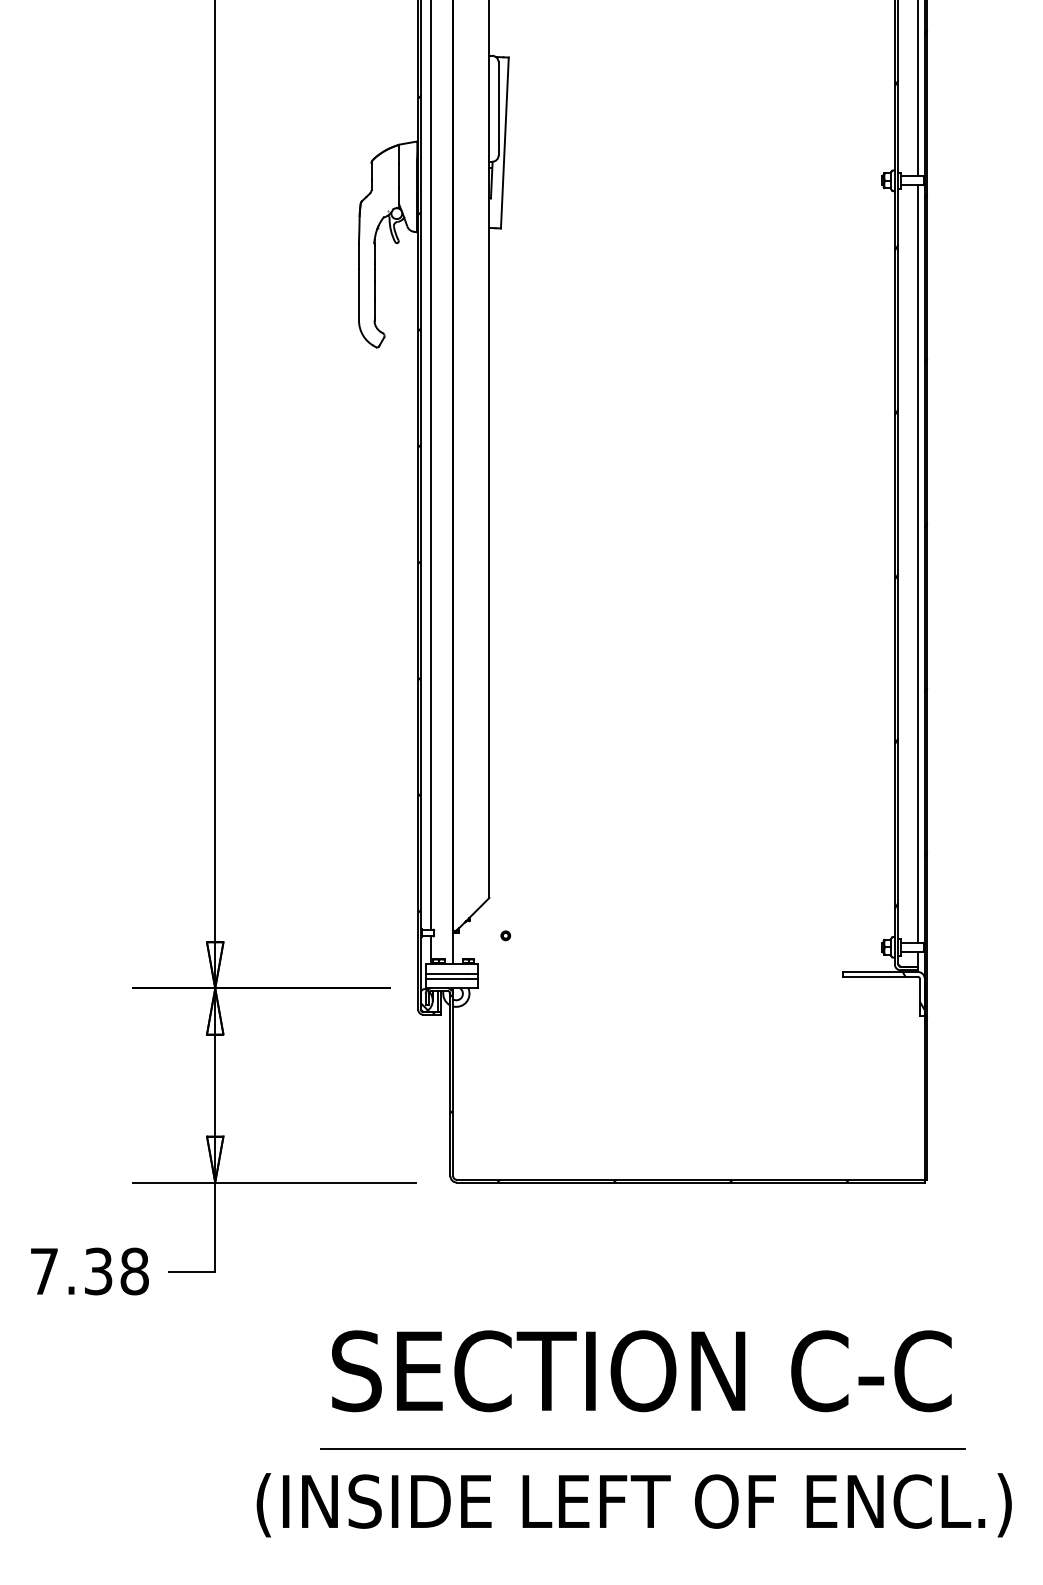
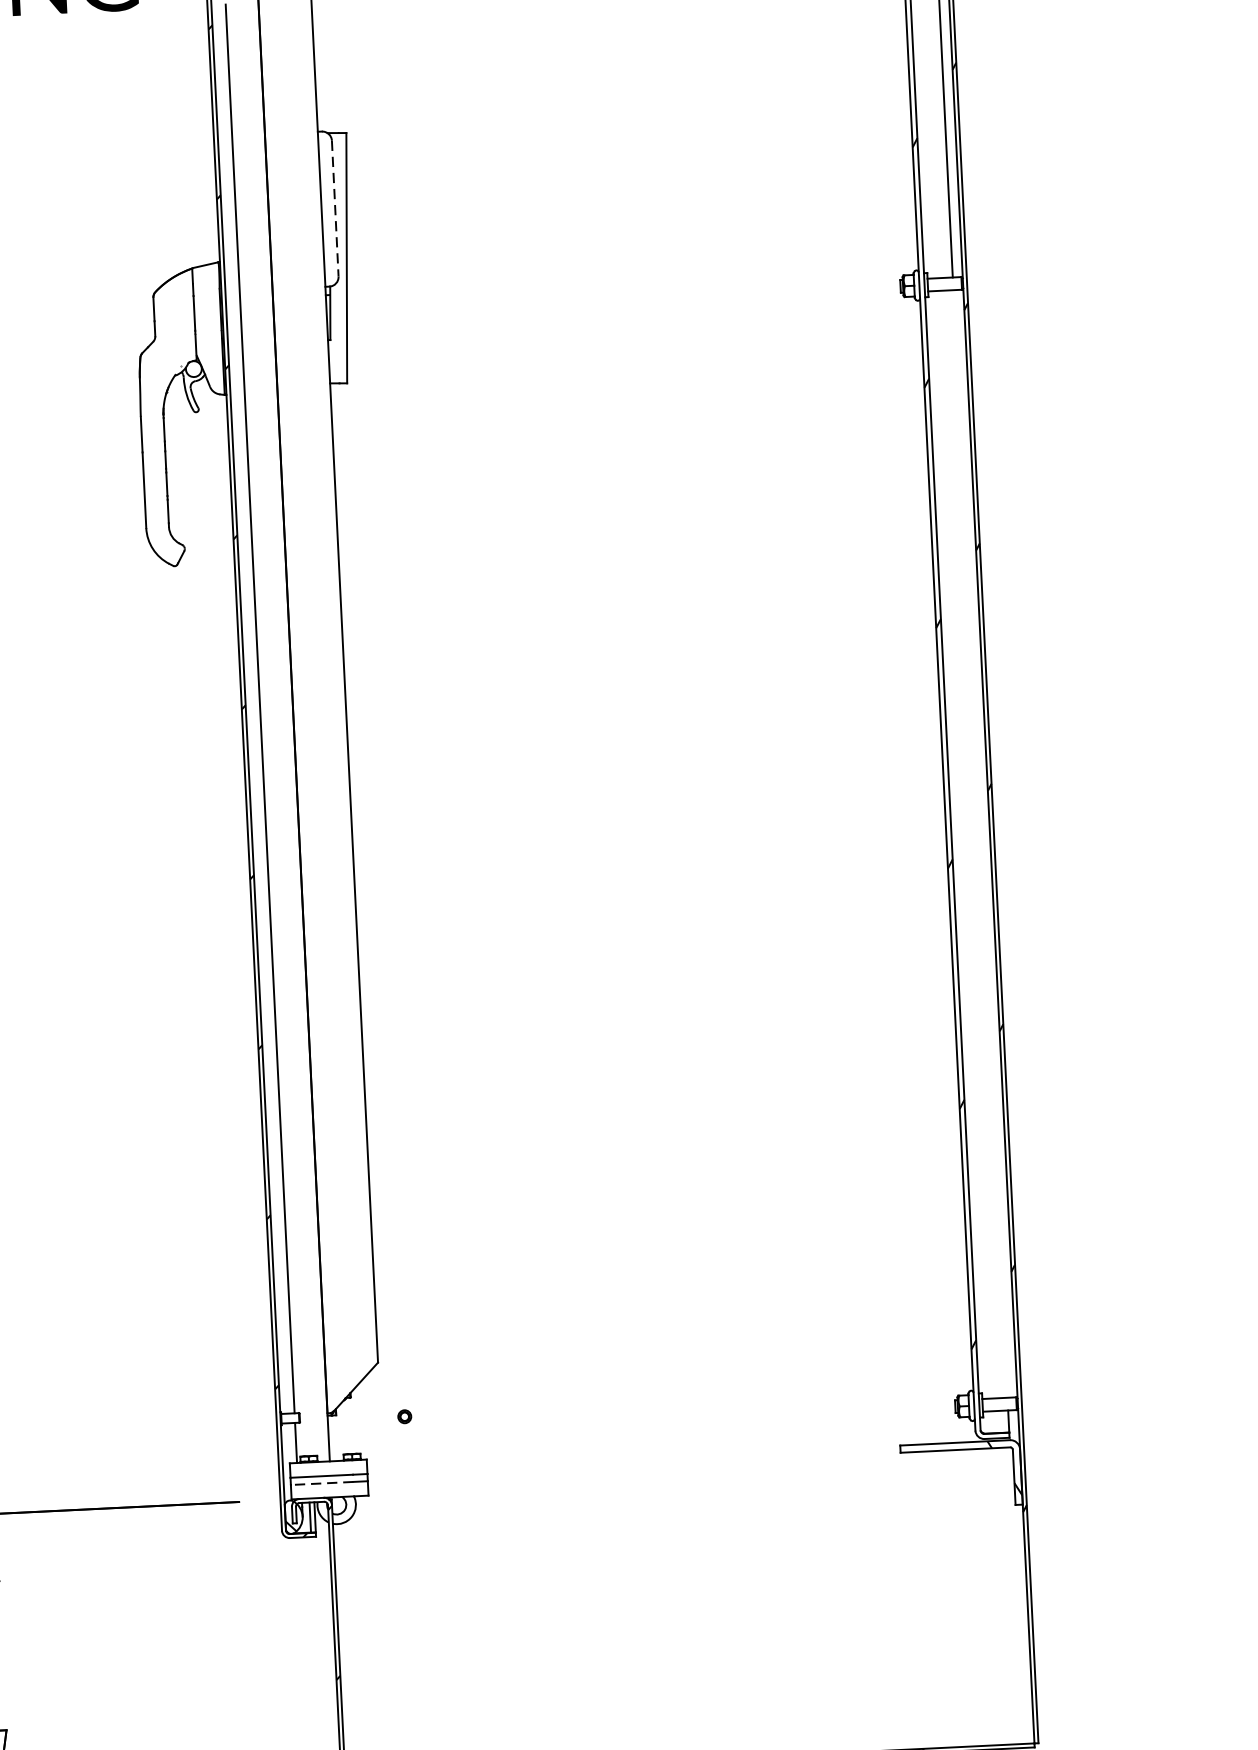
line: (498, 109) -> (335, 209), solid -> dashed
line: (917, 563) -> (979, 843), removed
line: (446, 978) -> (321, 1483), solid -> dashed

